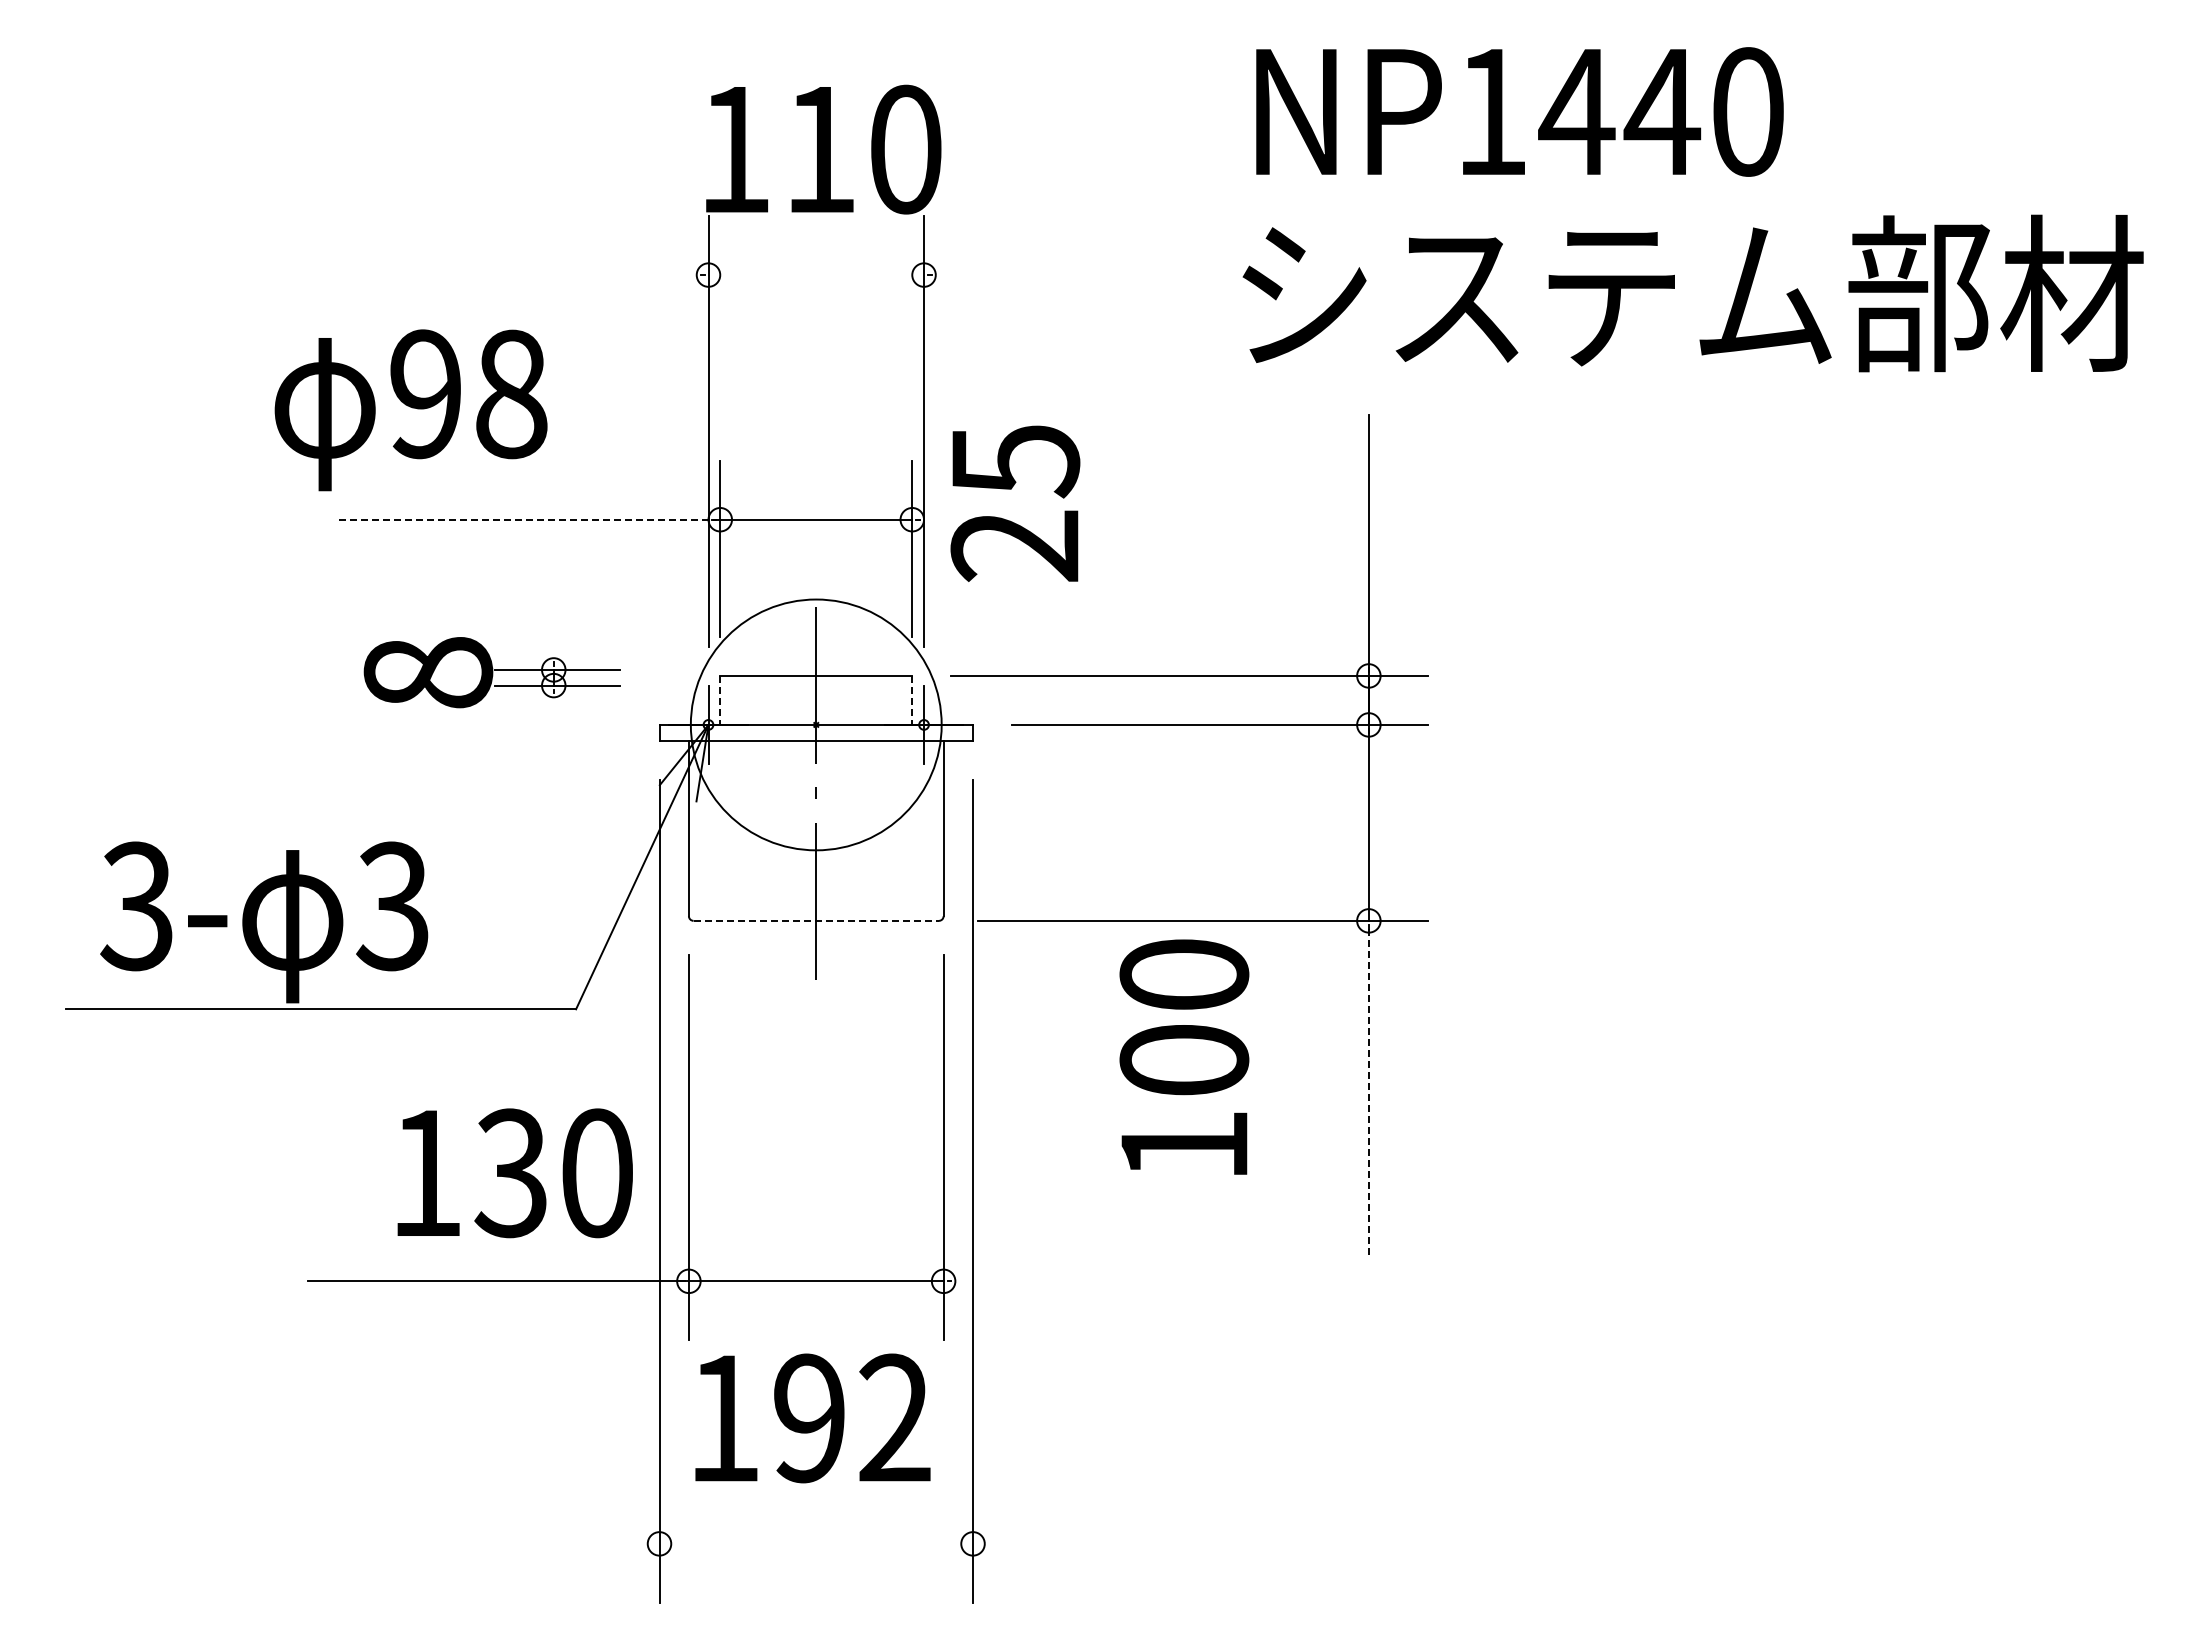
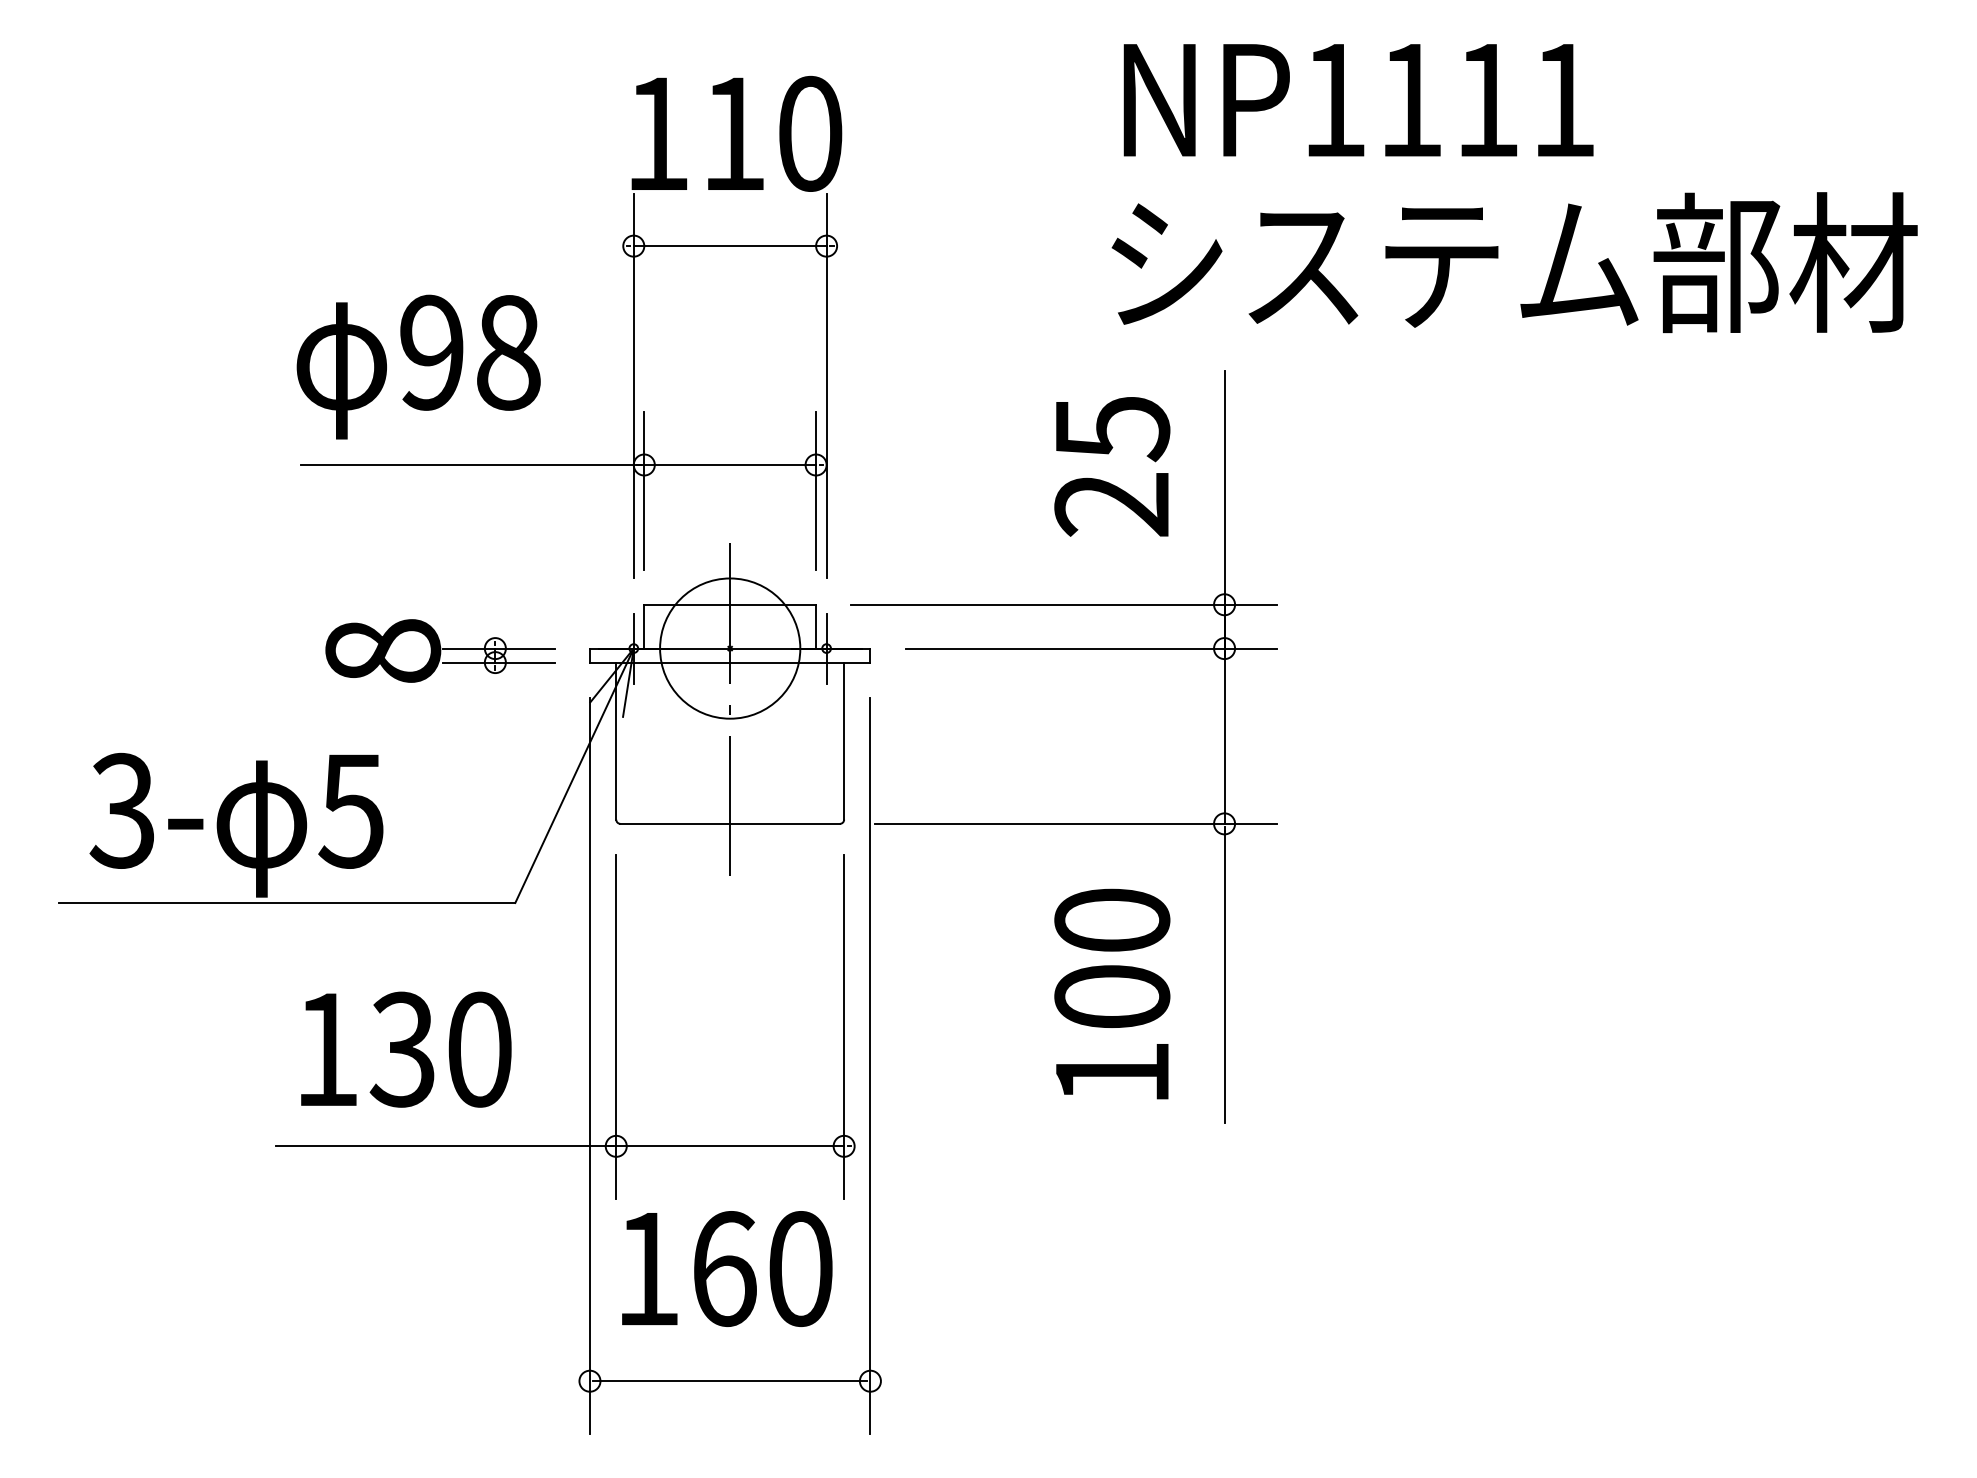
text: (1660, 111) -> (1485, 99), NP1440 -> NP1111
line: (816, 275) -> (730, 246), added
text: (410, 410) -> (418, 367), moved
text: (1015, 503) -> (1112, 466), moved
line: (527, 519) -> (471, 464), dashed -> solid
part: (491, 672) -> (439, 650), moved
line: (720, 700) -> (644, 626), dashed -> solid
line: (912, 700) -> (816, 626), dashed -> solid
circle: (815, 724) -> (729, 648), size x0.62
text: (391, 905) -> (350, 810), 3 -> 5
line: (816, 920) -> (730, 823), dashed -> solid
text: (1184, 1056) -> (1112, 993), moved
line: (1368, 1092) -> (1224, 977), dashed -> solid
text: (514, 1173) -> (405, 1049), moved
text: (852, 1418) -> (762, 1269), 192 -> 160
line: (816, 1543) -> (730, 1380), added

